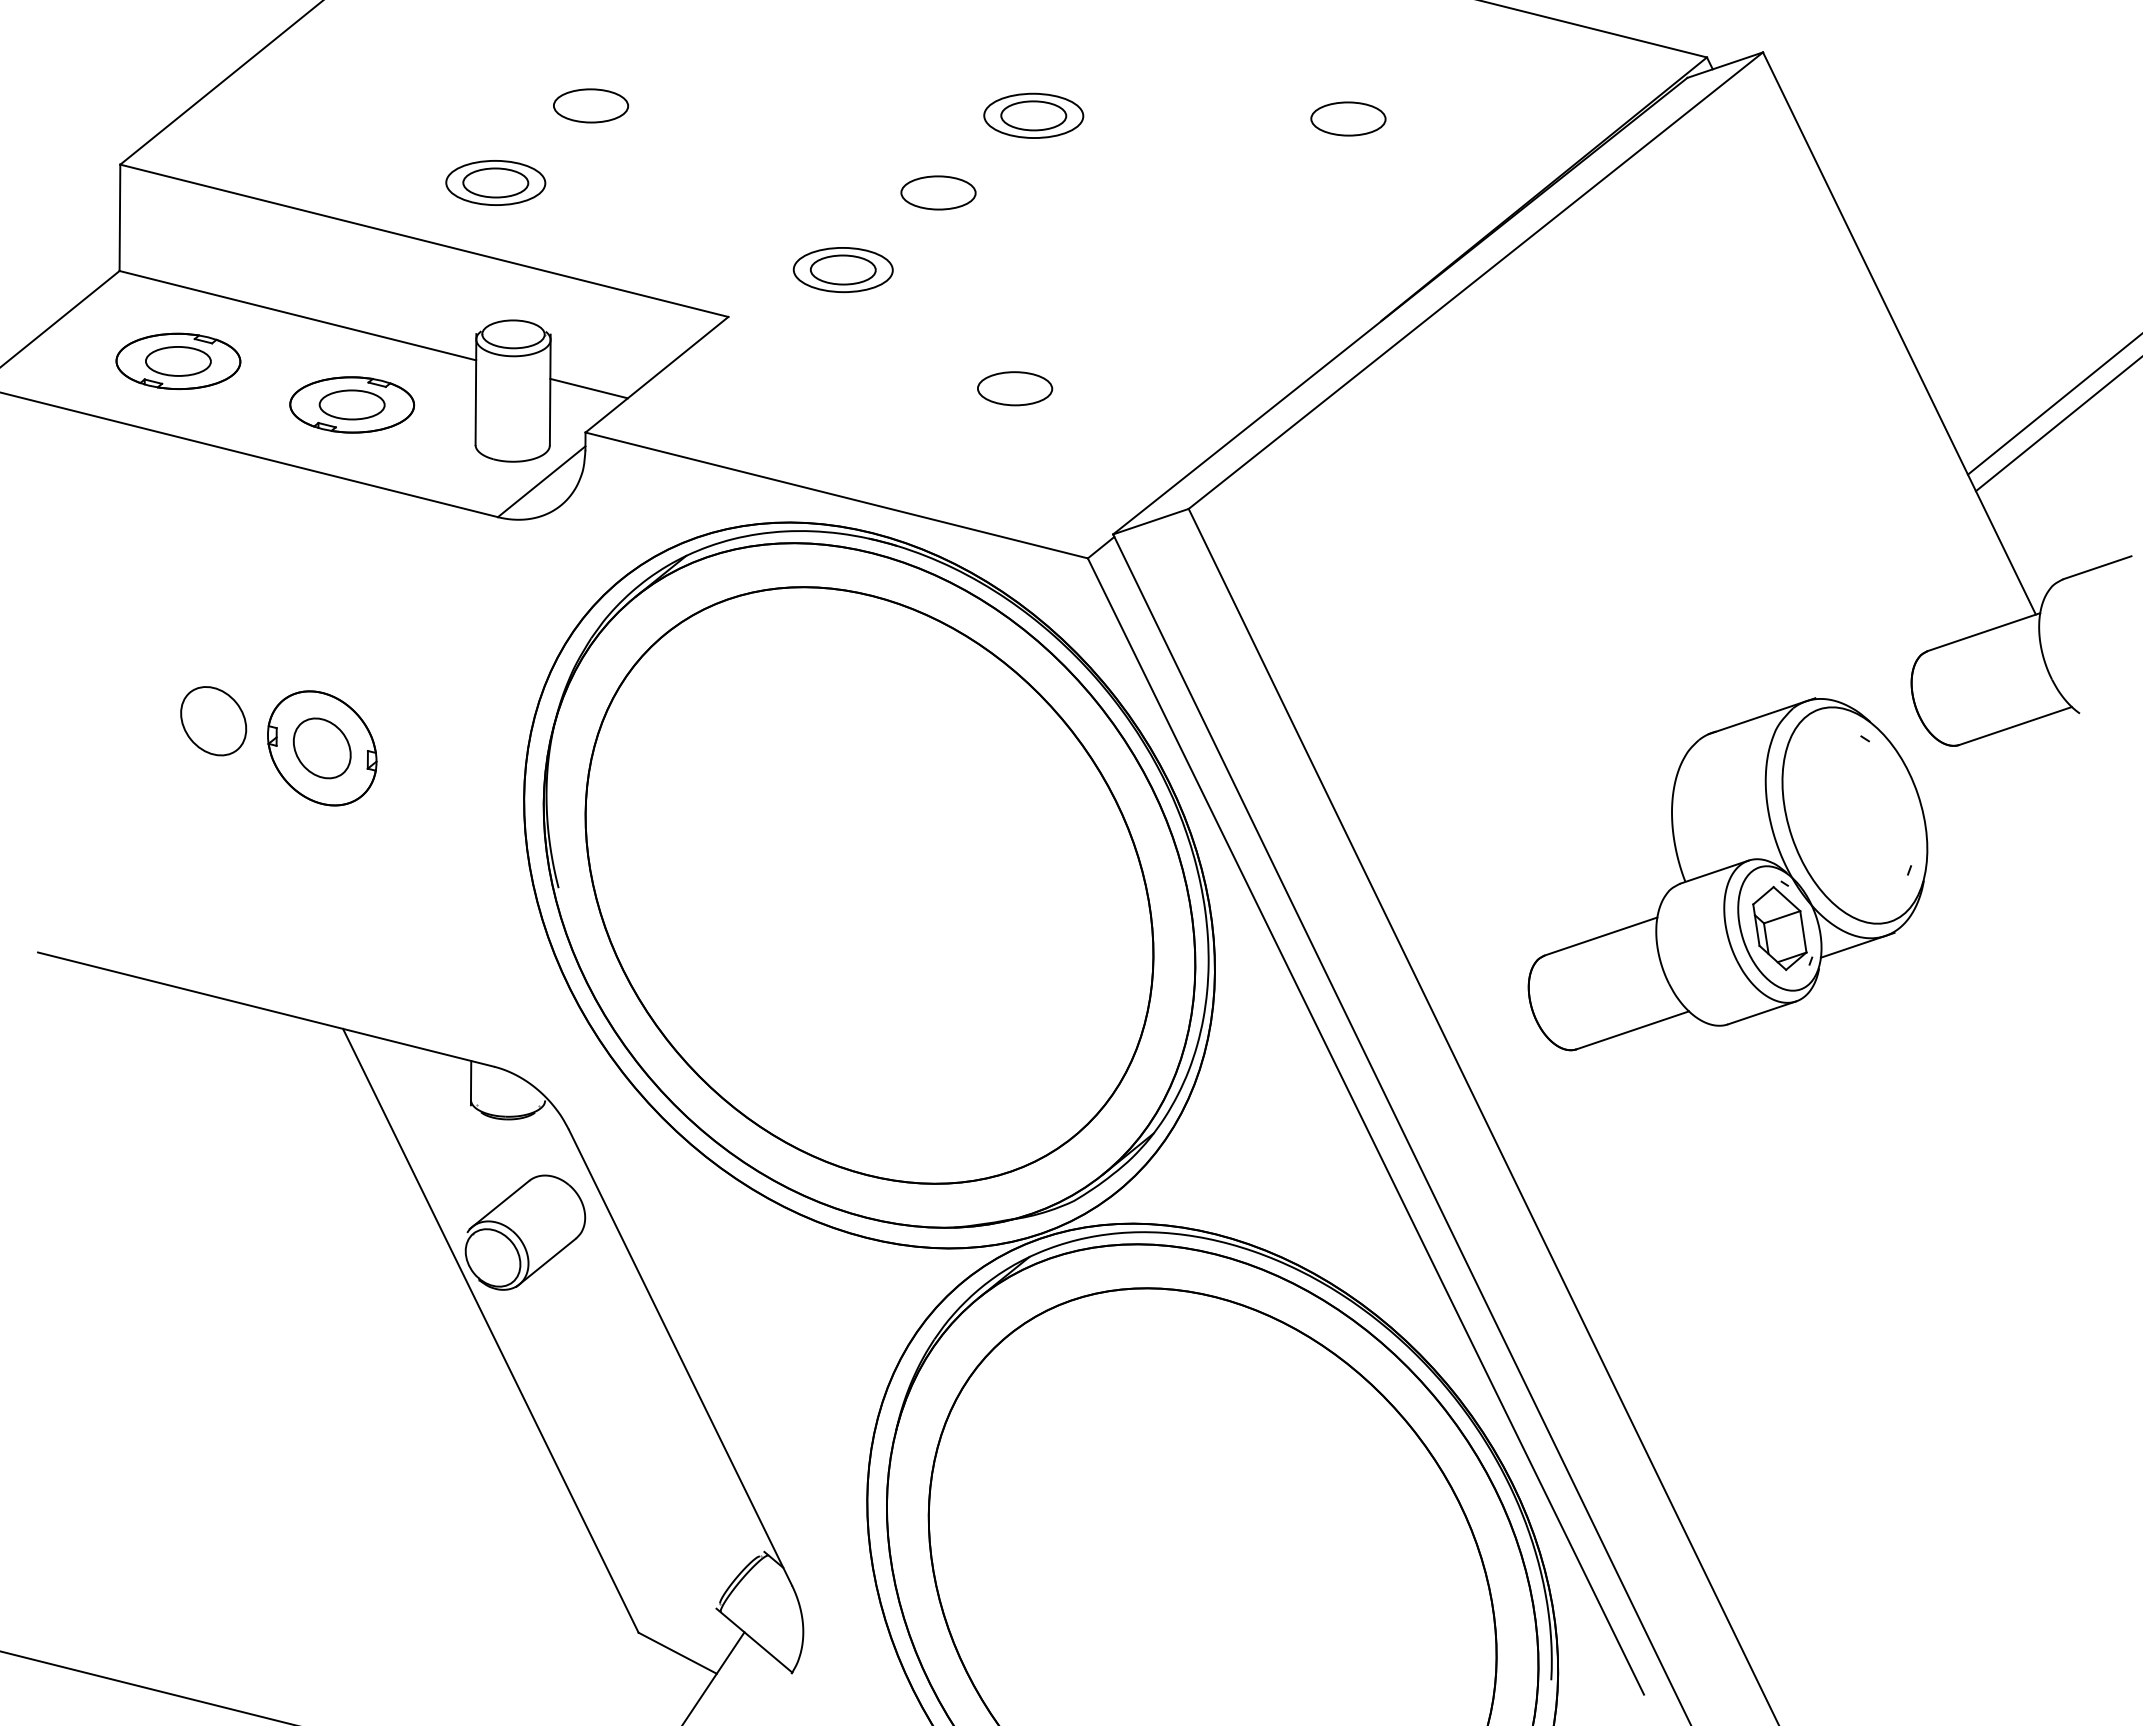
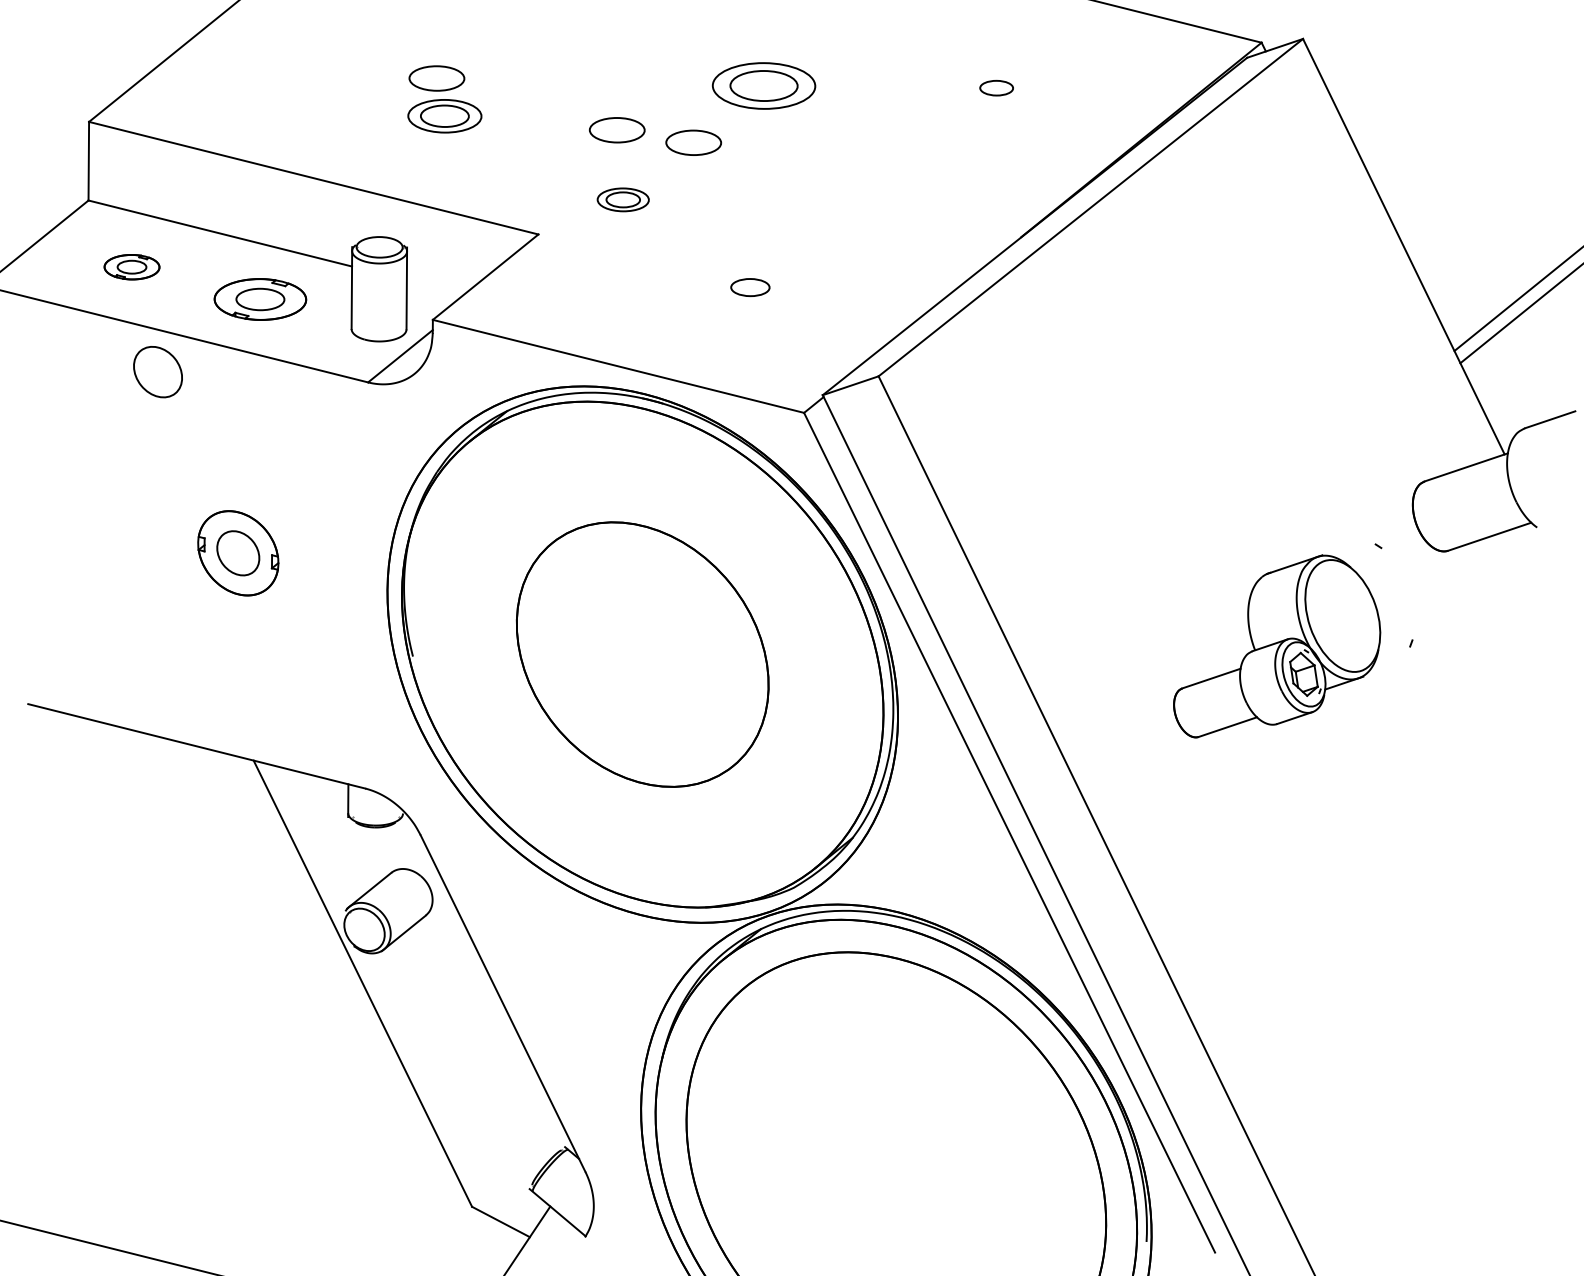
part: (1033, 115) -> (763, 85), size x1.4
part: (1348, 118) -> (996, 87), size x0.6
part: (834, 175) -> (616, 129), added
part: (495, 182) -> (444, 115), moved
part: (842, 270) -> (622, 200), size x0.7
part: (178, 360) -> (132, 266), size x0.6
line: (588, 388) -> (435, 287), removed
part: (1015, 388) -> (750, 287), size x0.7
part: (213, 721) -> (157, 372), moved
part: (1727, 874) -> (1276, 646), size x0.7
part: (869, 885) -> (642, 654), size x0.6

